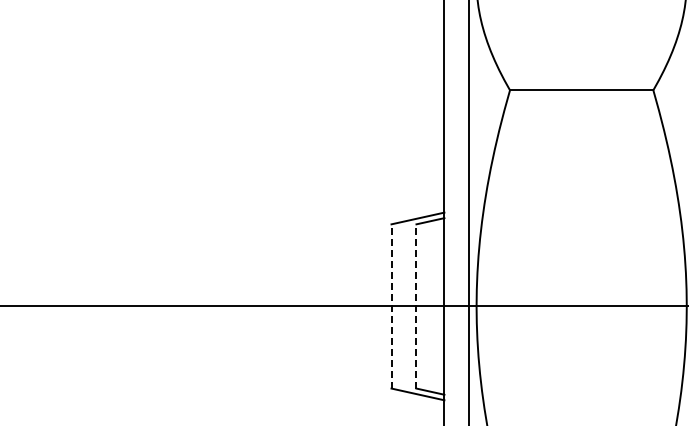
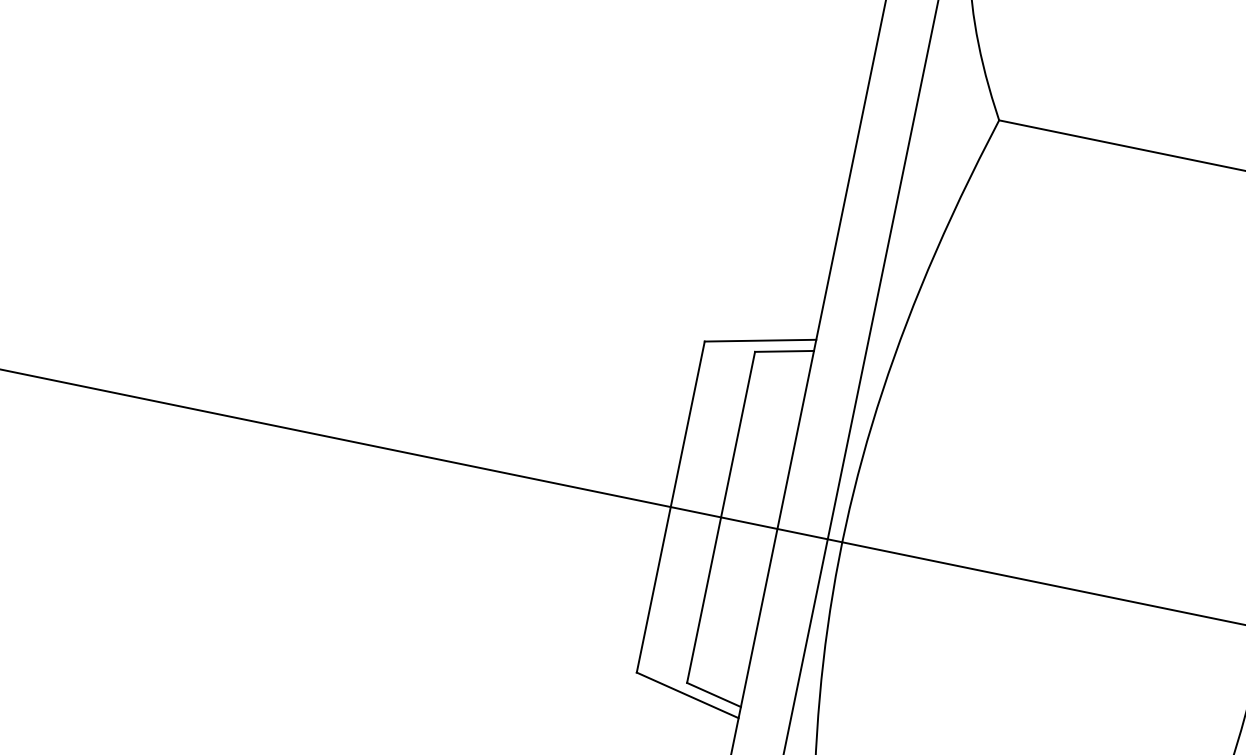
line: (391, 305) -> (671, 505), dashed -> solid
line: (416, 305) -> (721, 515), dashed -> solid

